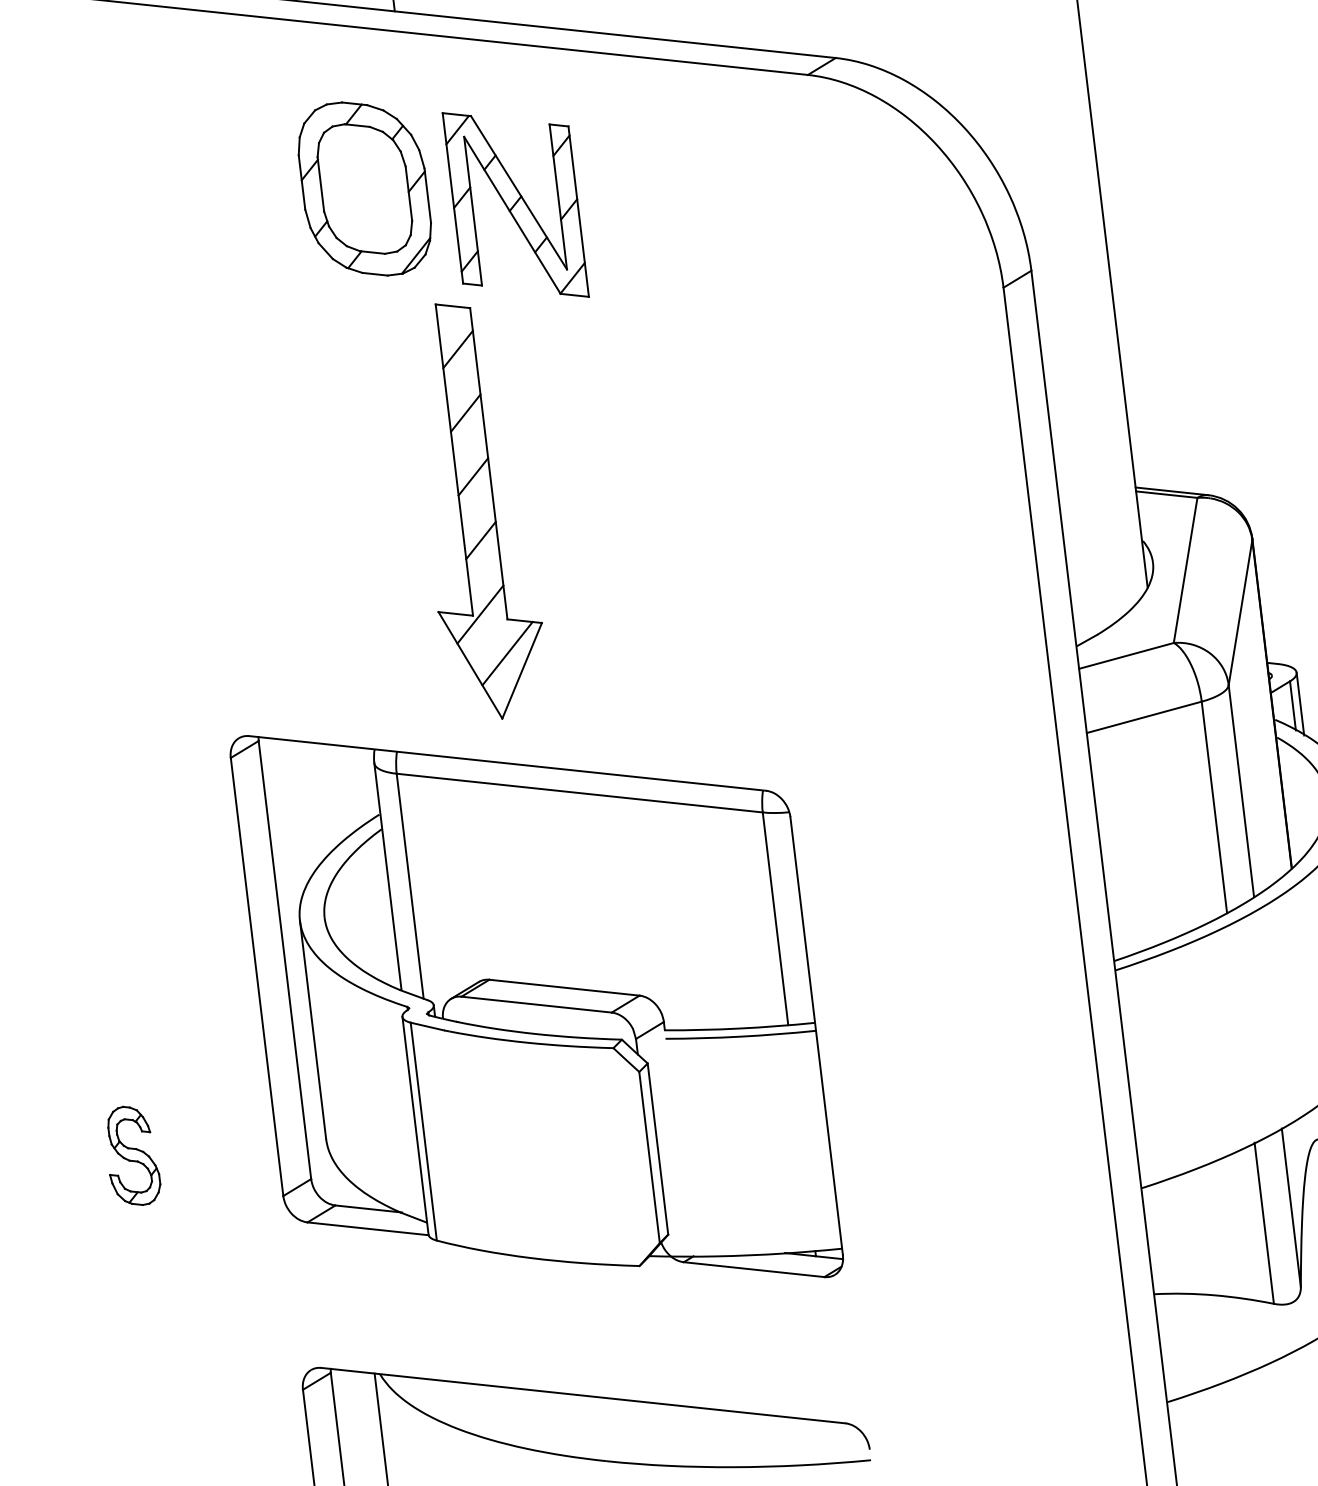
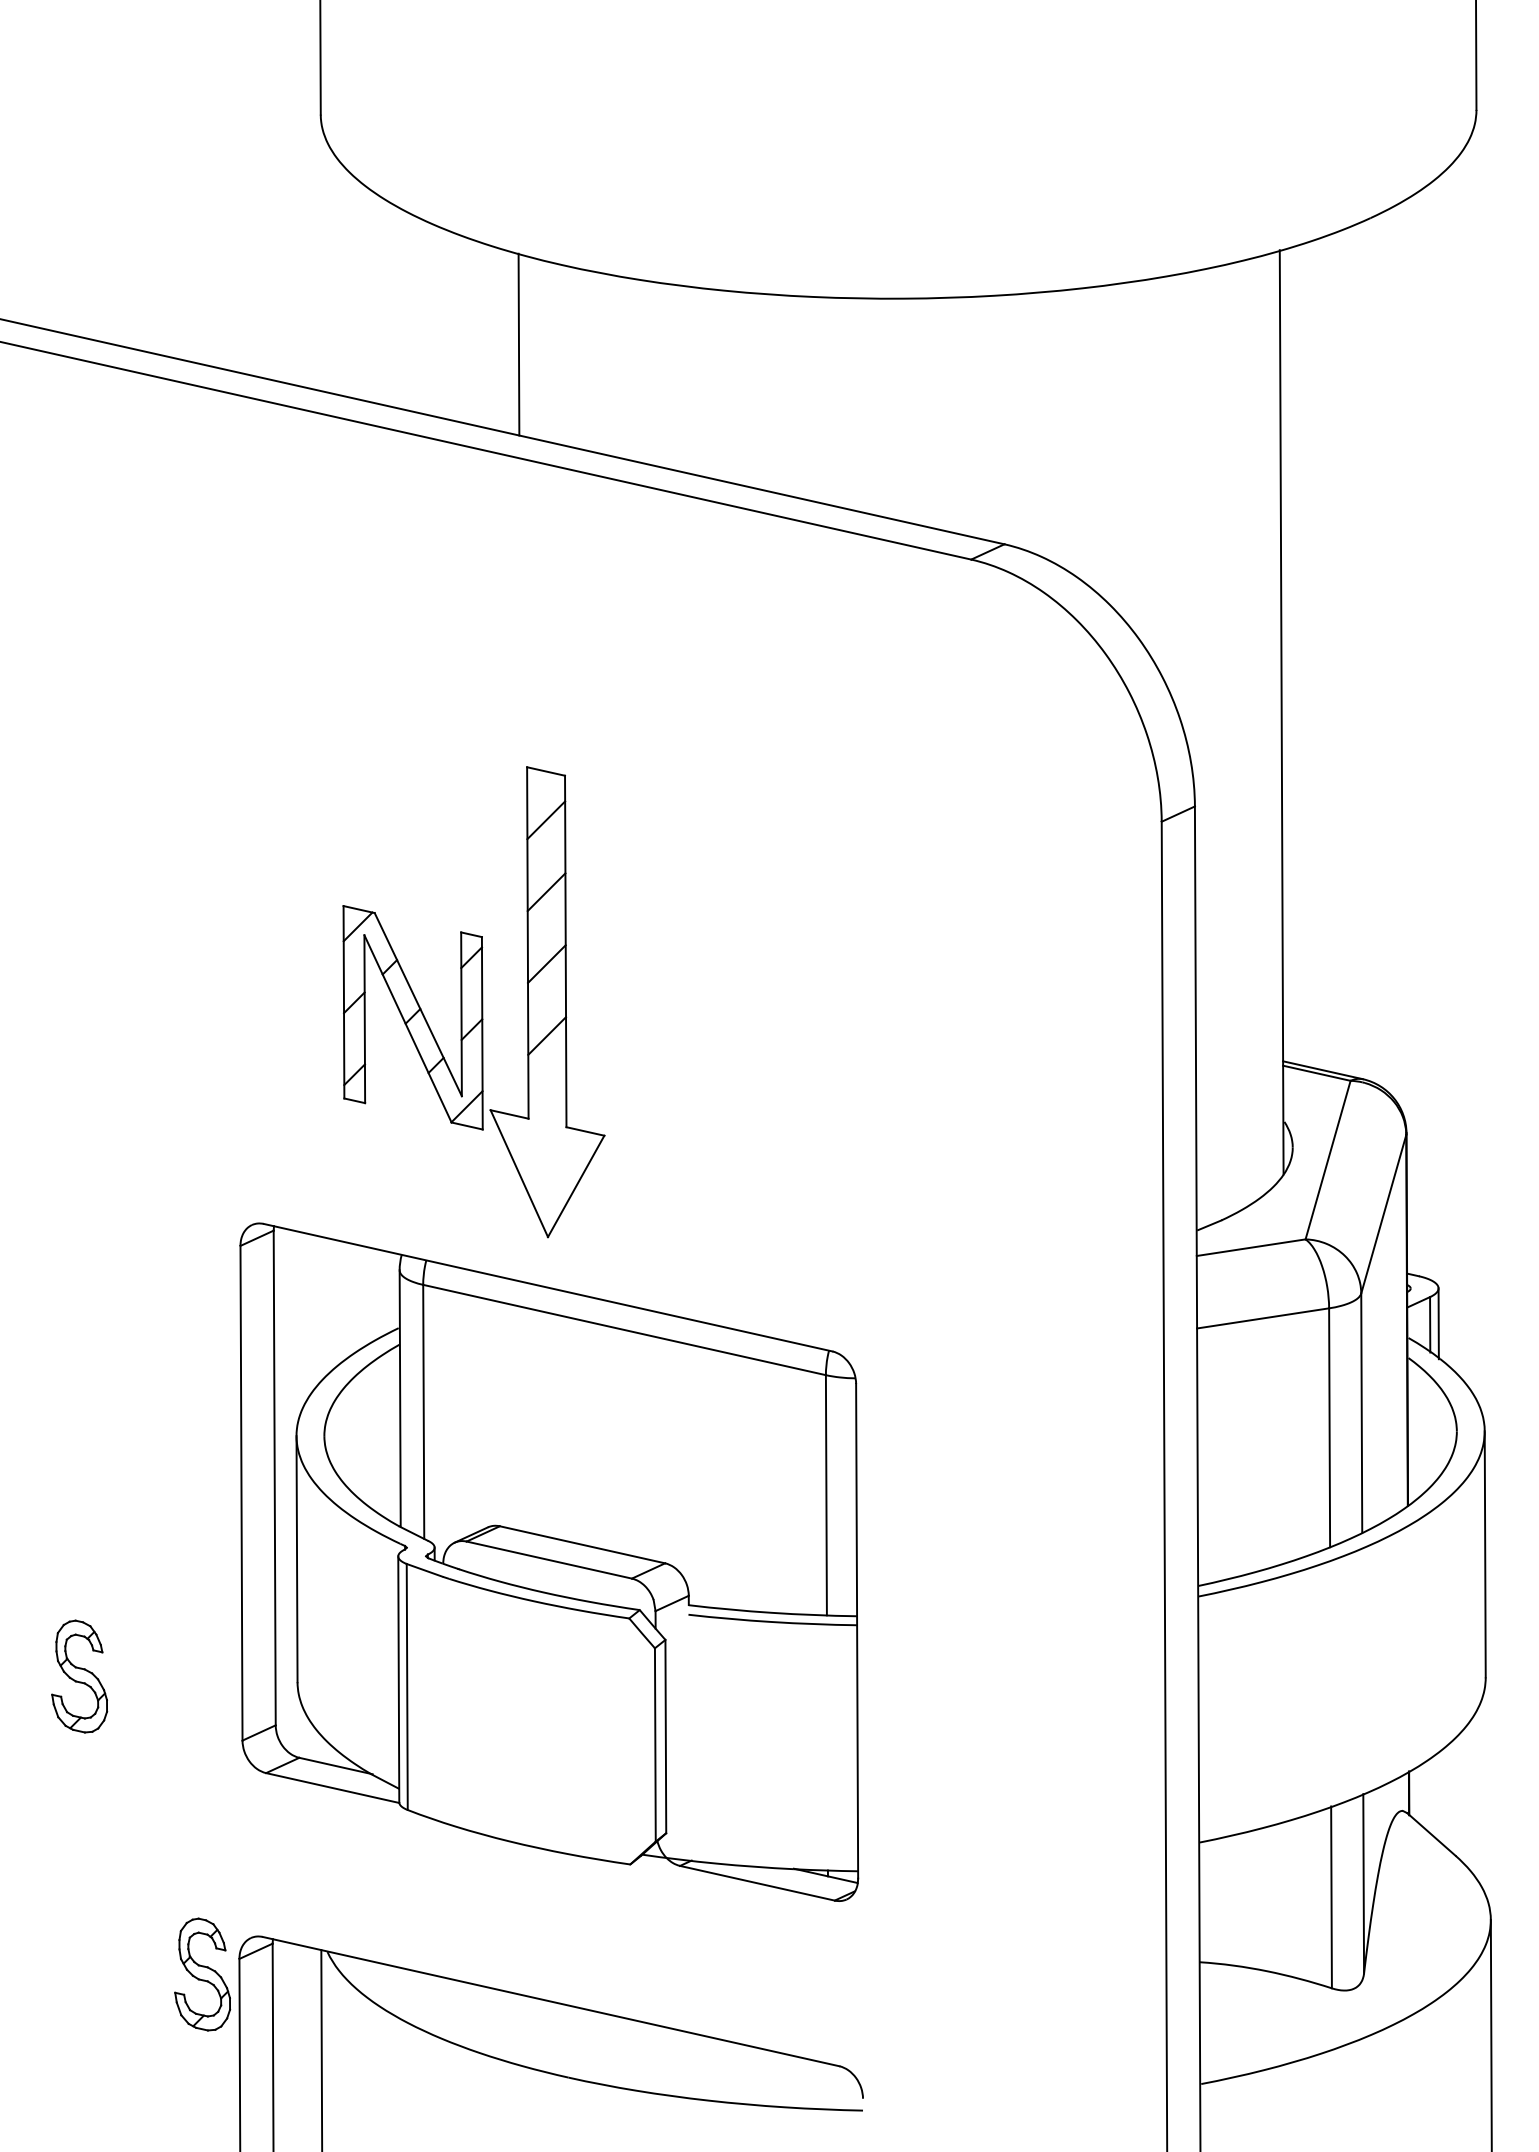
part: (364, 189) -> (462, 629), removed
part: (515, 204) -> (412, 1017), moved
line: (480, 614) -> (536, 1118), removed
line: (507, 653) -> (562, 1165), removed
part: (271, 1407) -> (202, 1974), added

